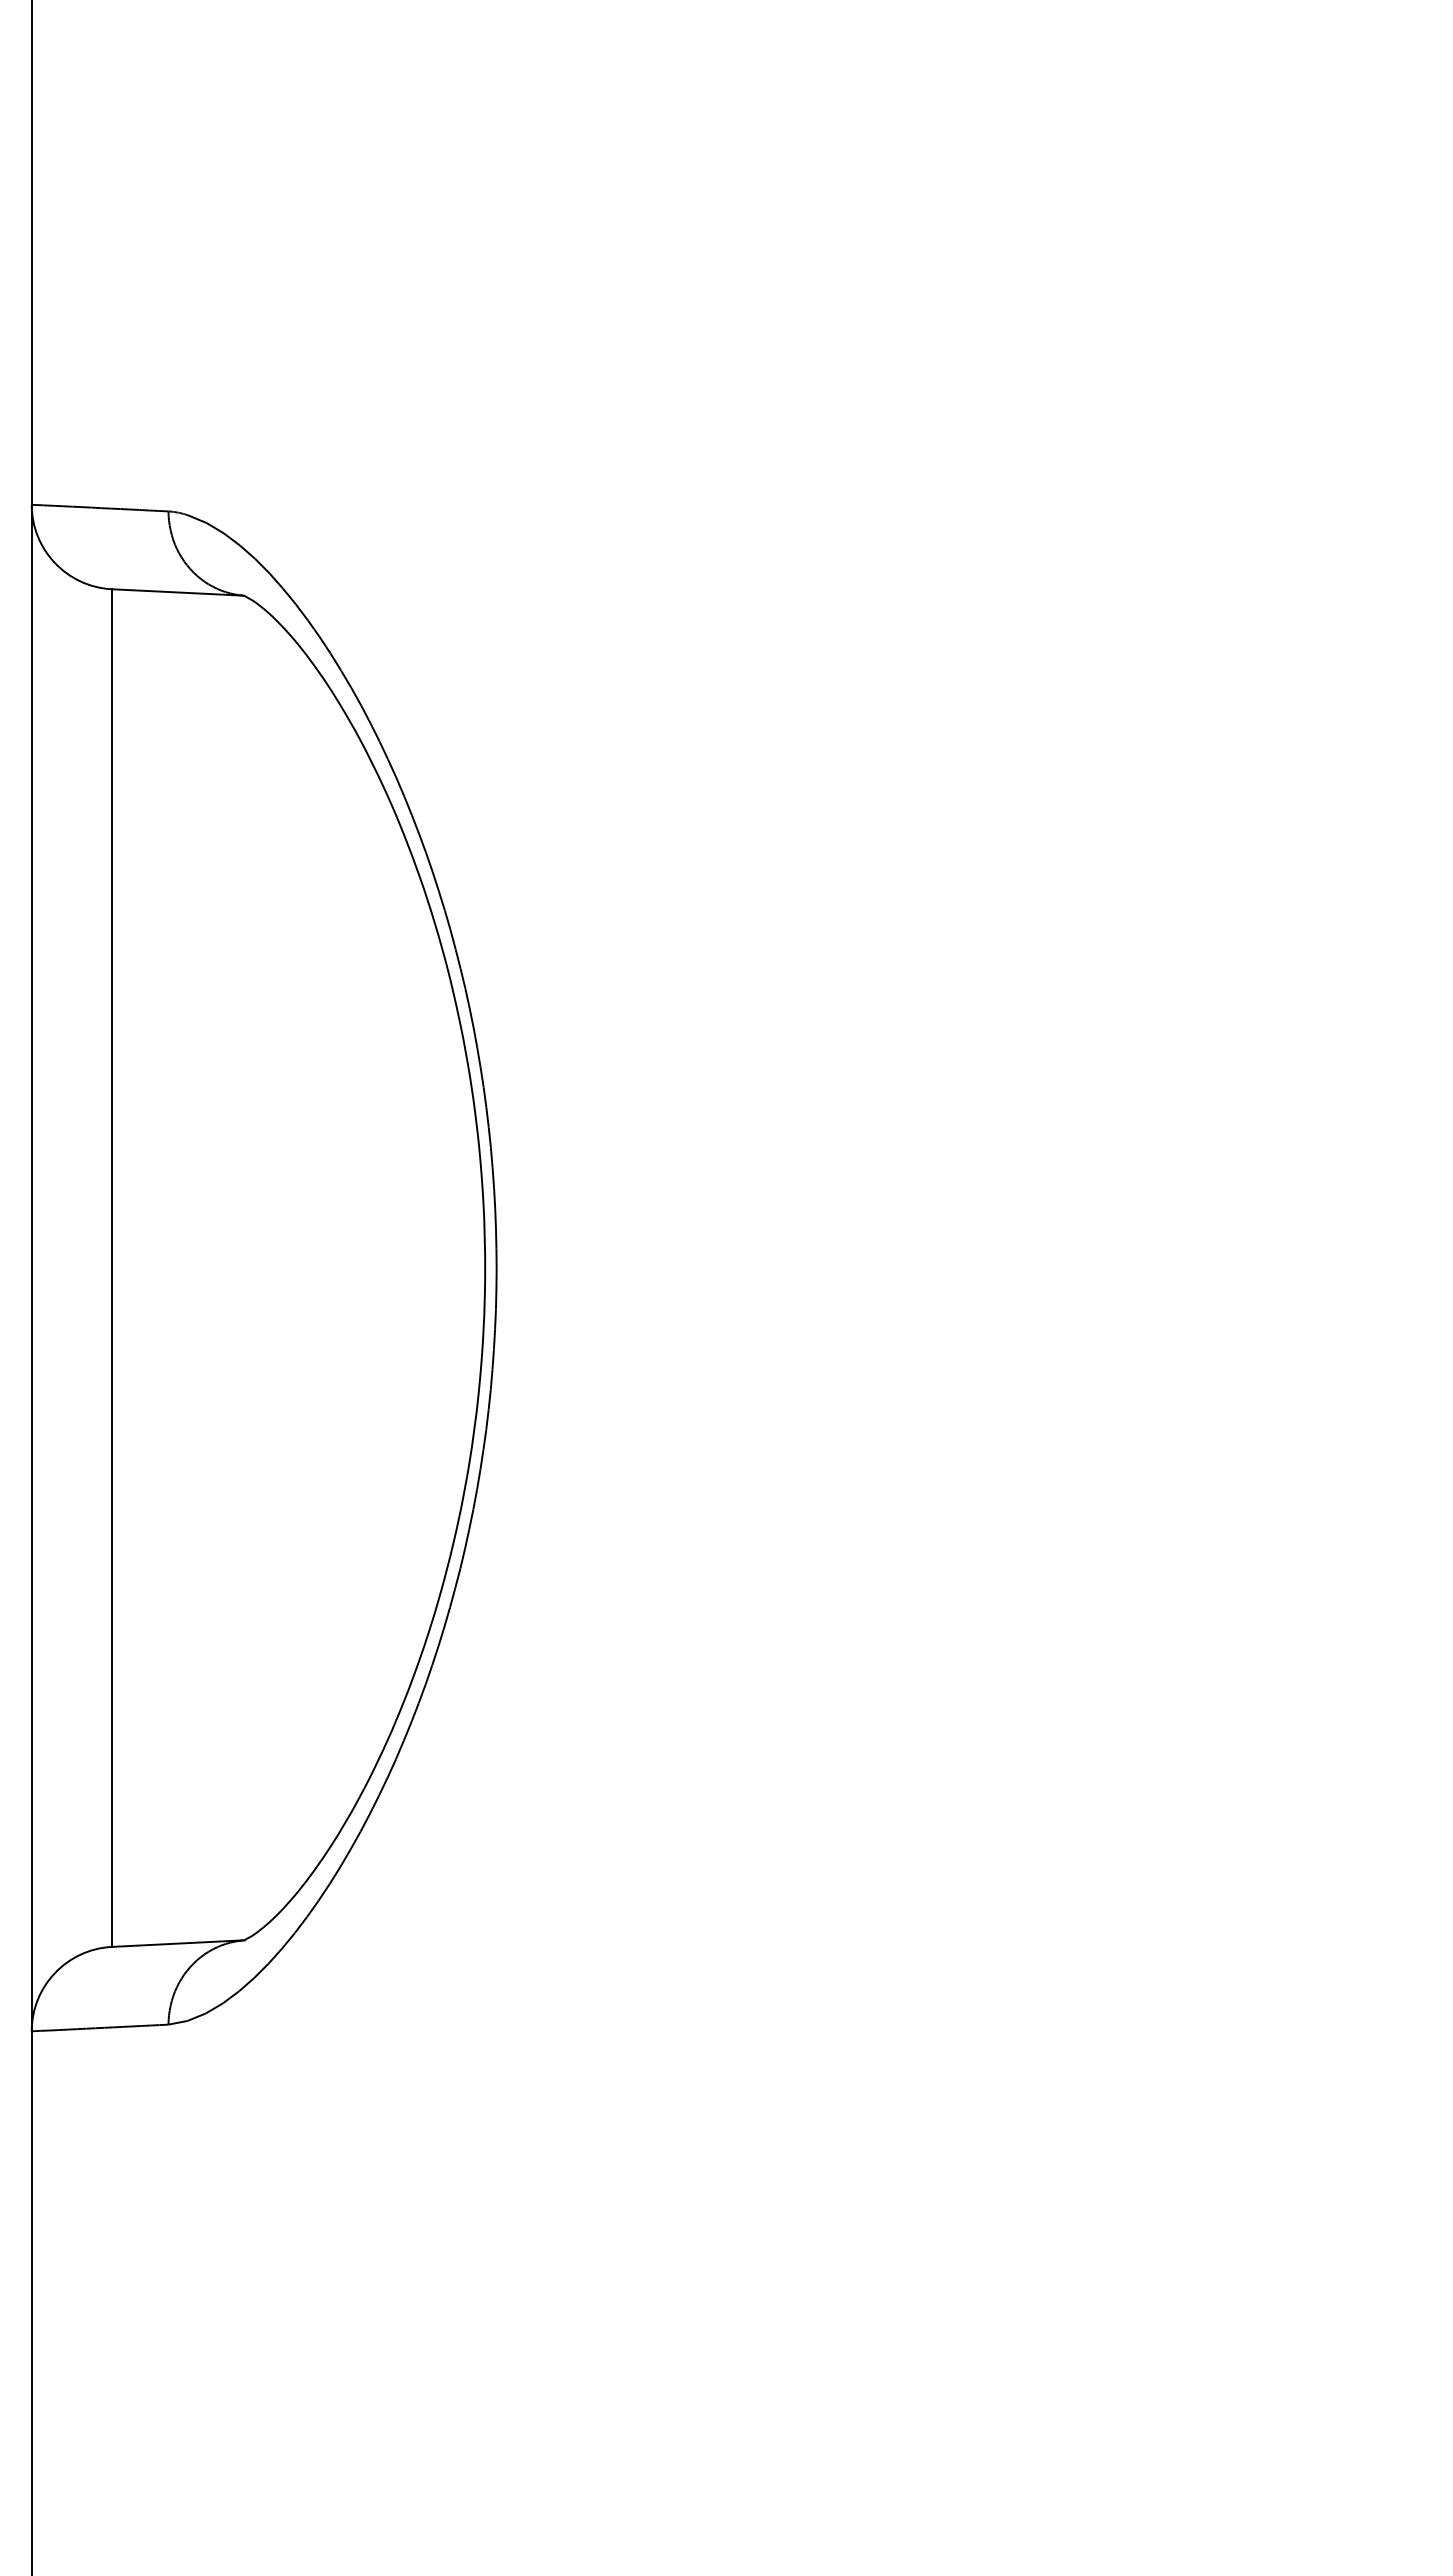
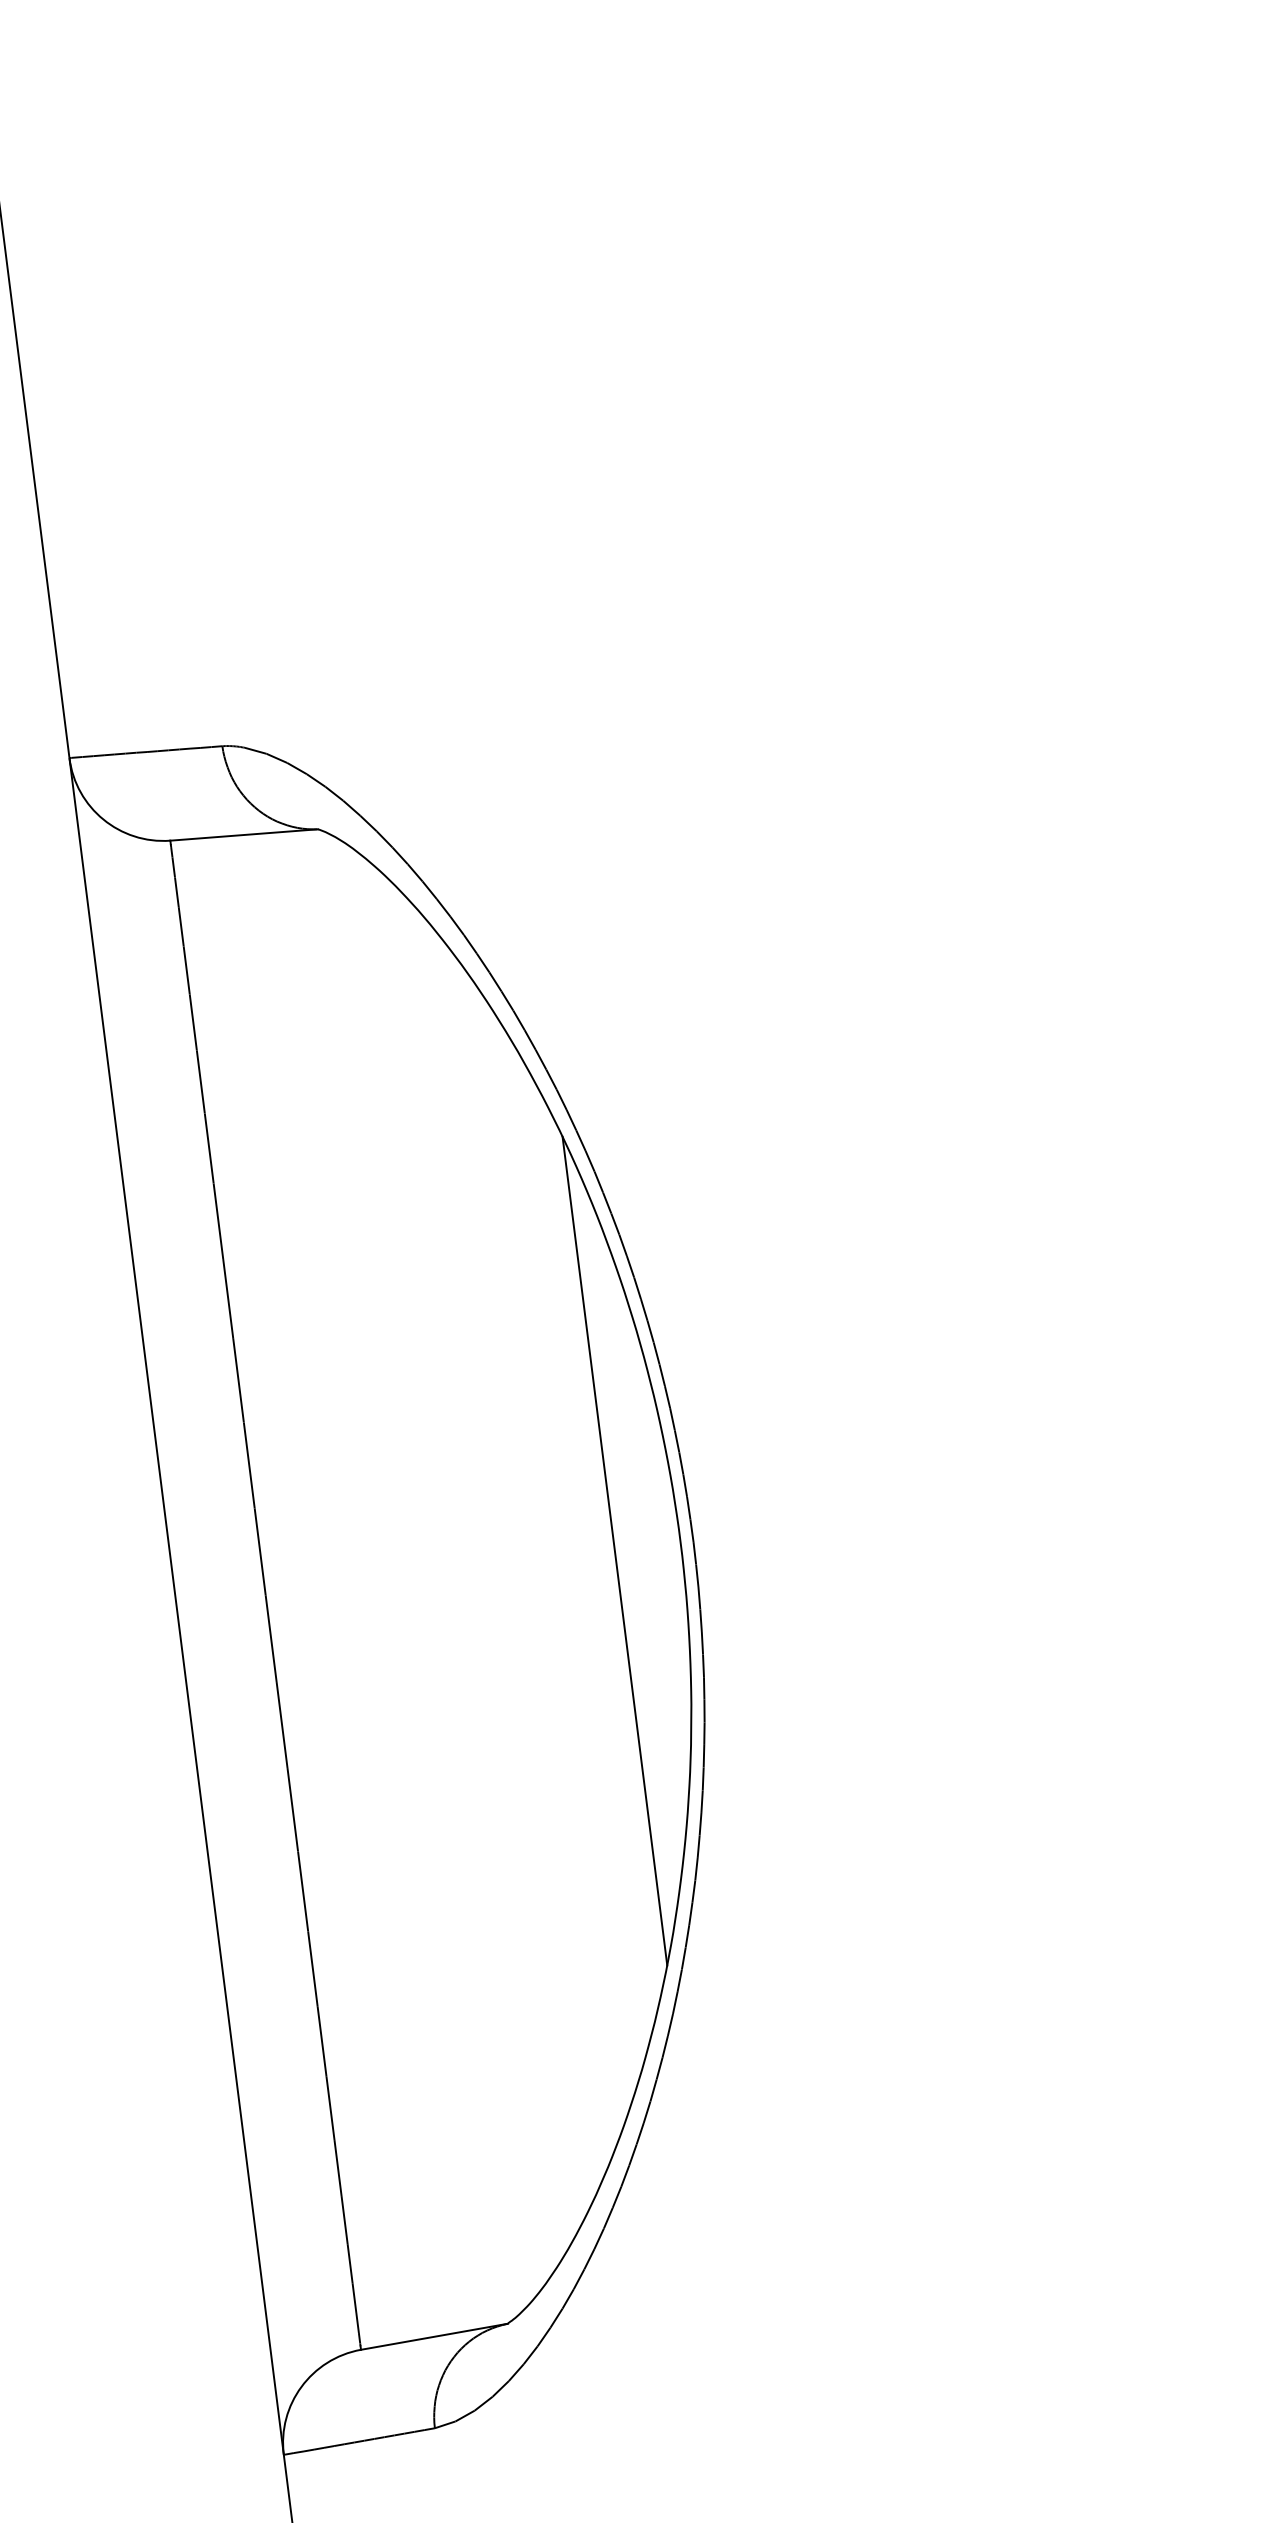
line: (426, 1267) -> (615, 1550), added

